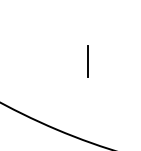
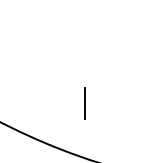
line: (87, 61) -> (84, 103), moved

